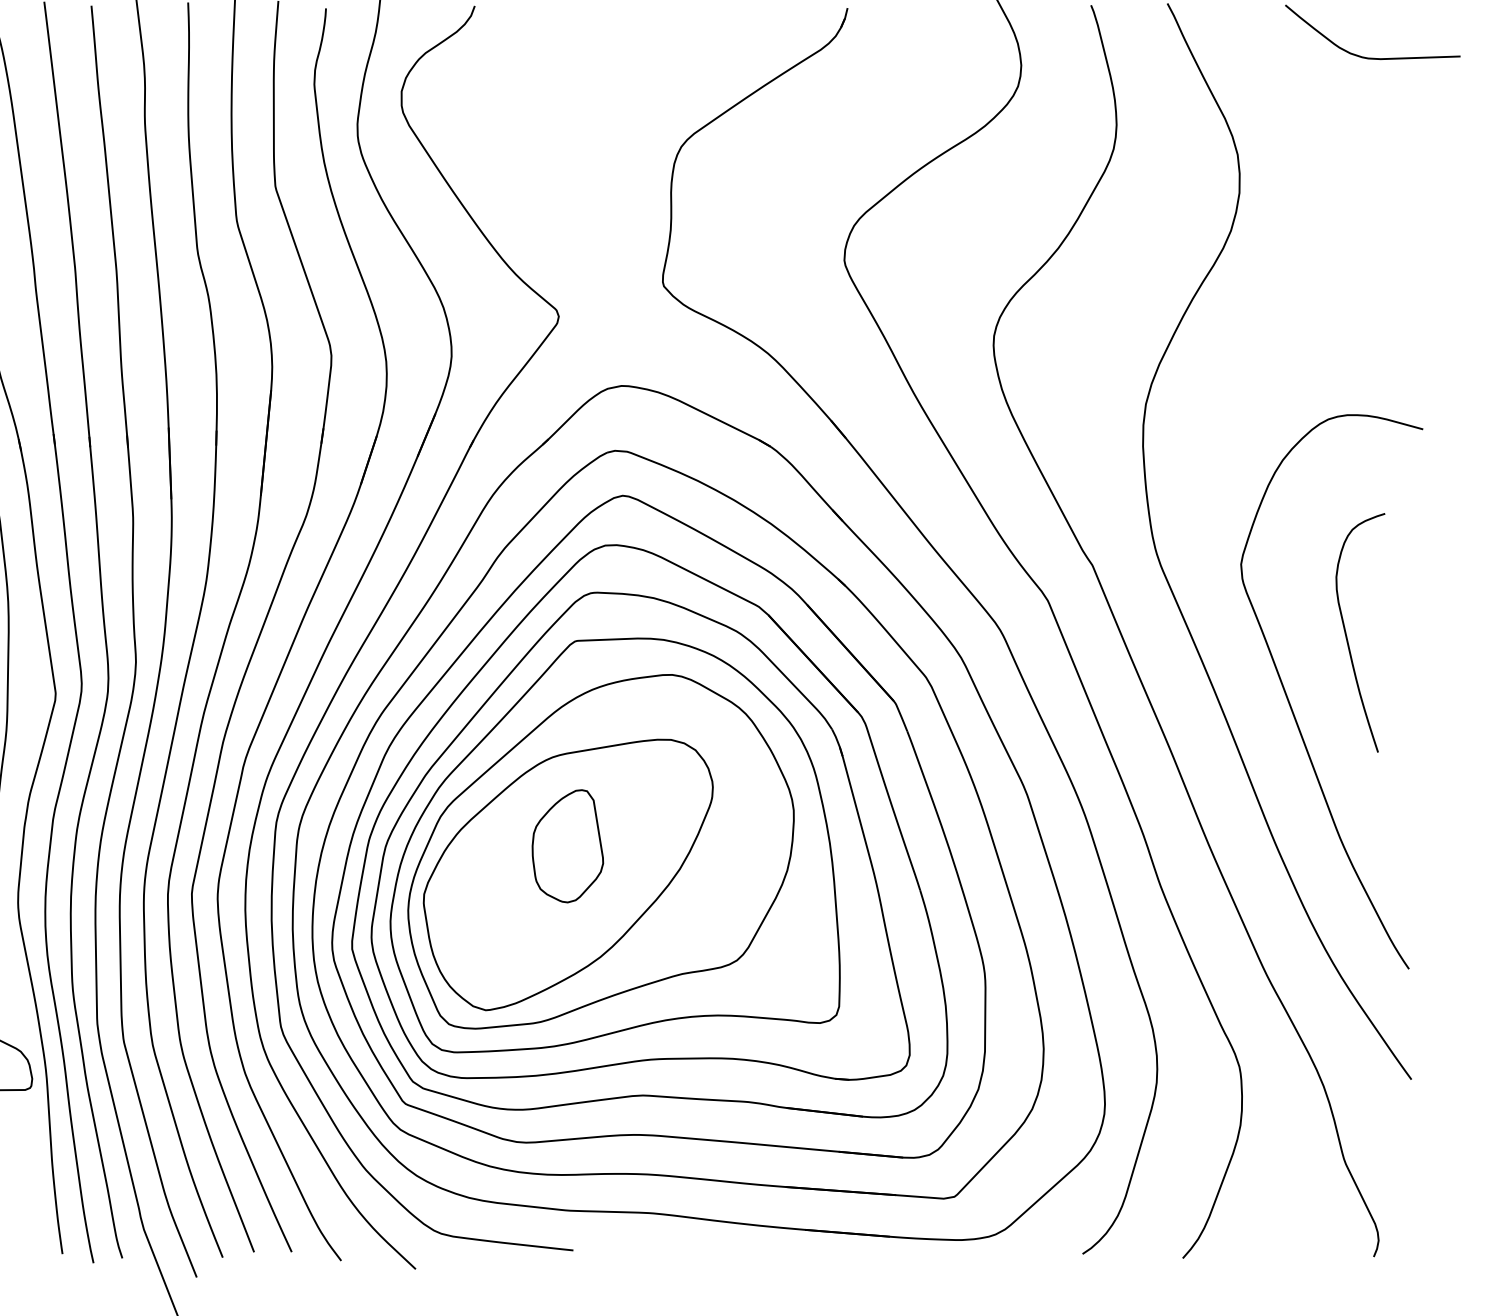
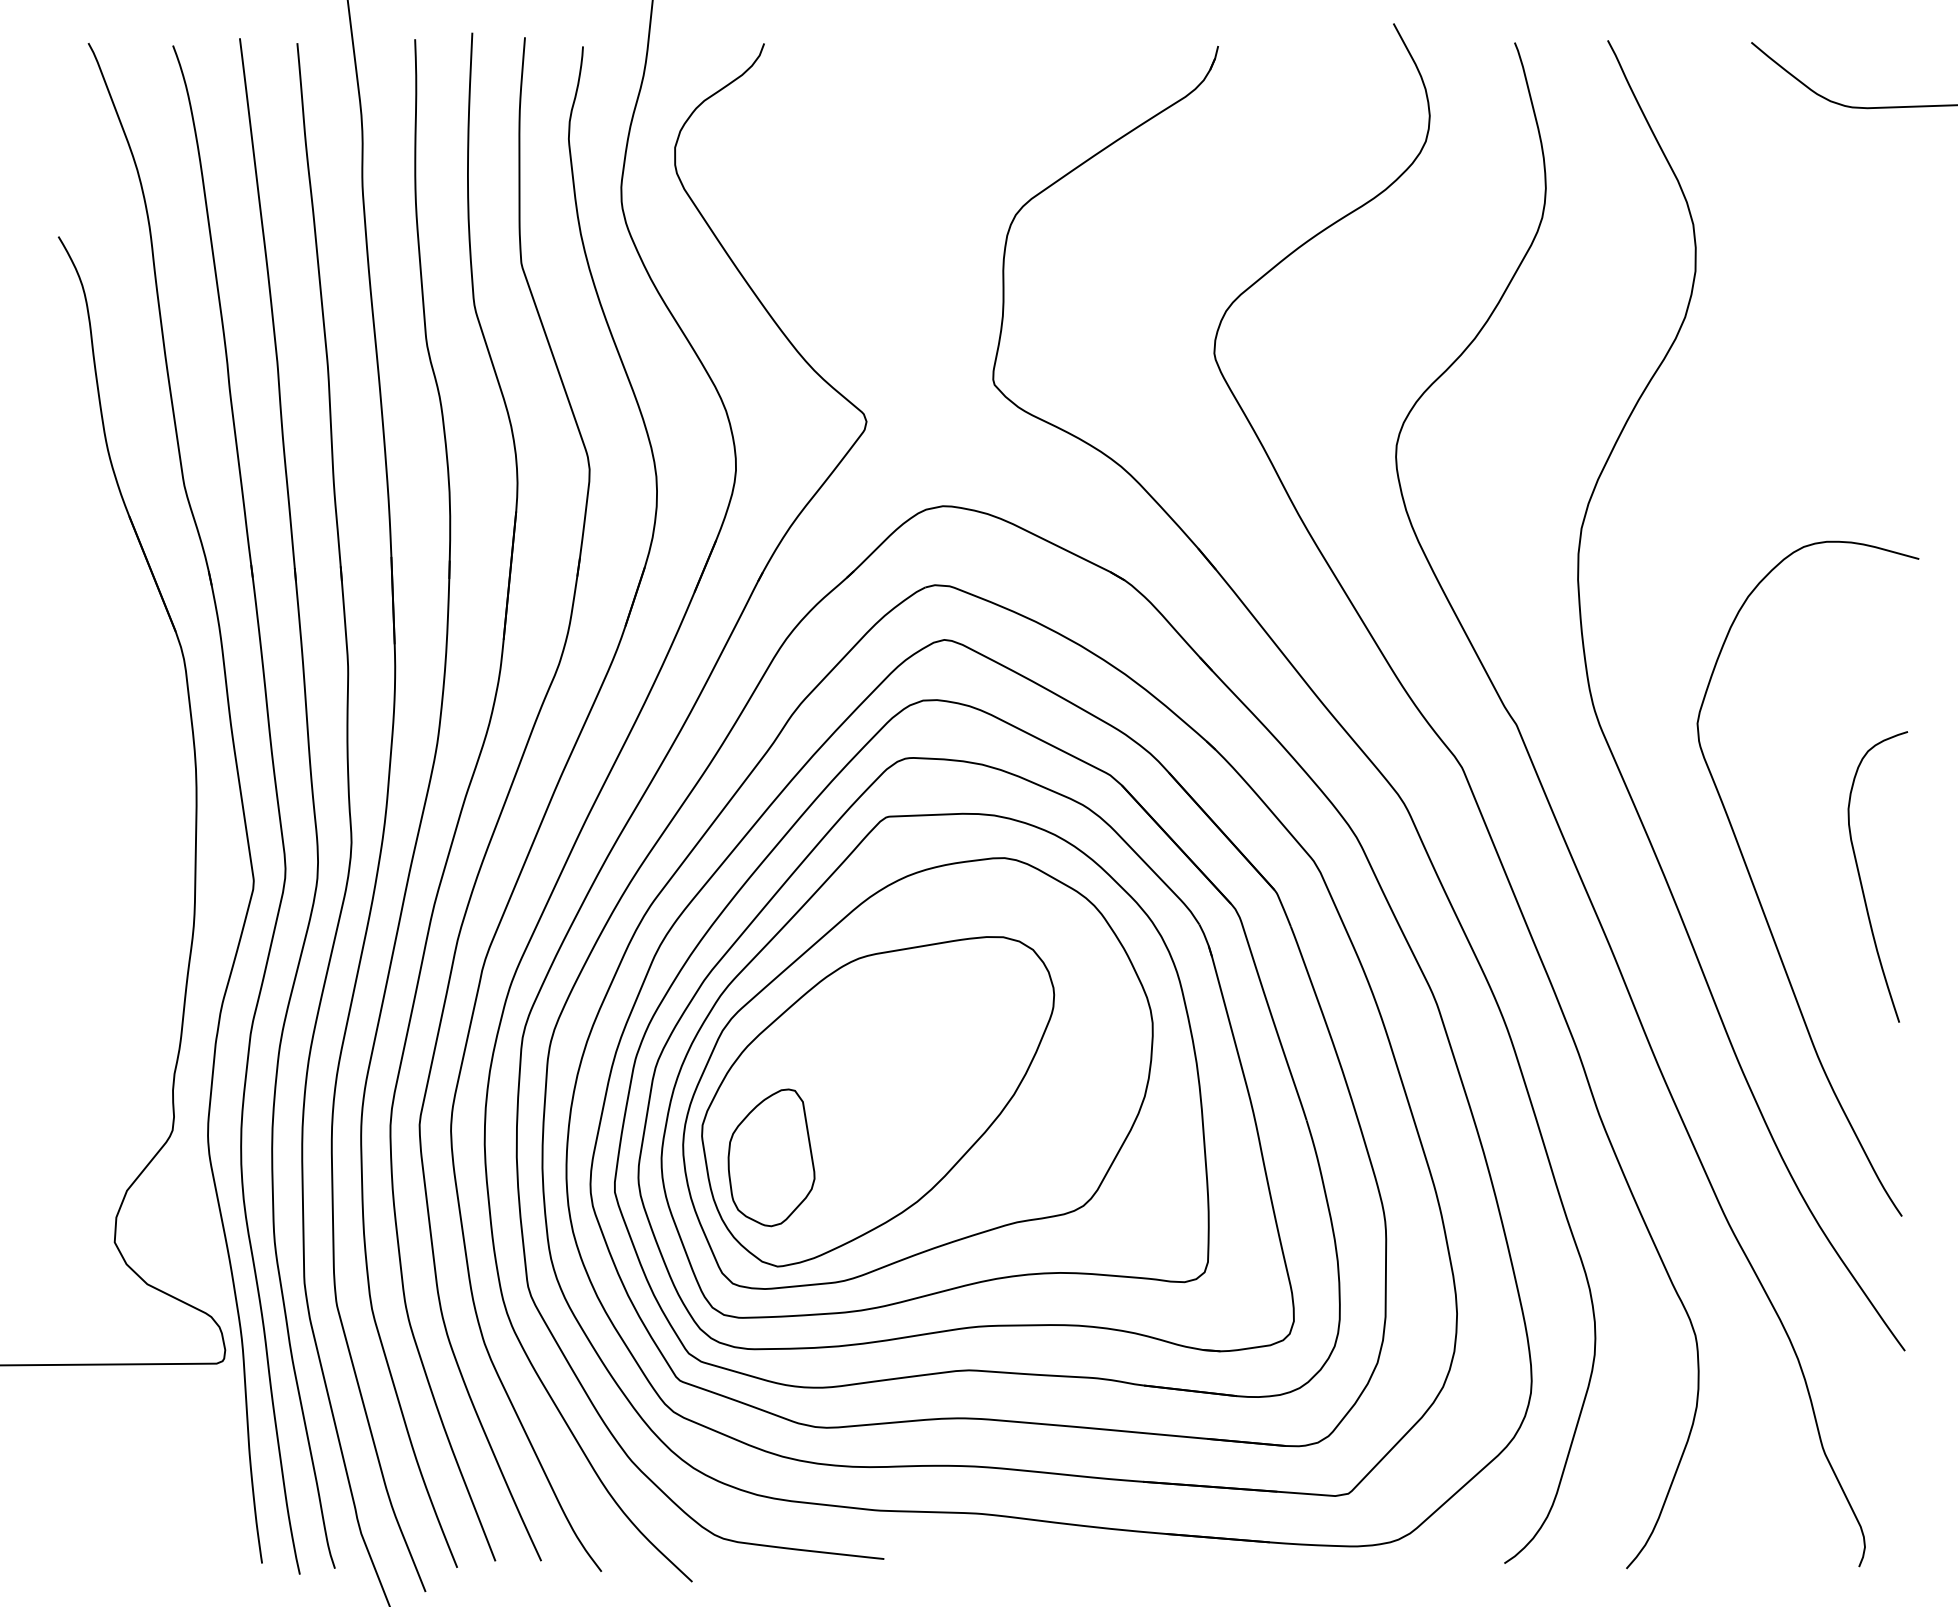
curve: (1347, 634) -> (1861, 879), moved
part: (567, 846) -> (771, 1157), moved

